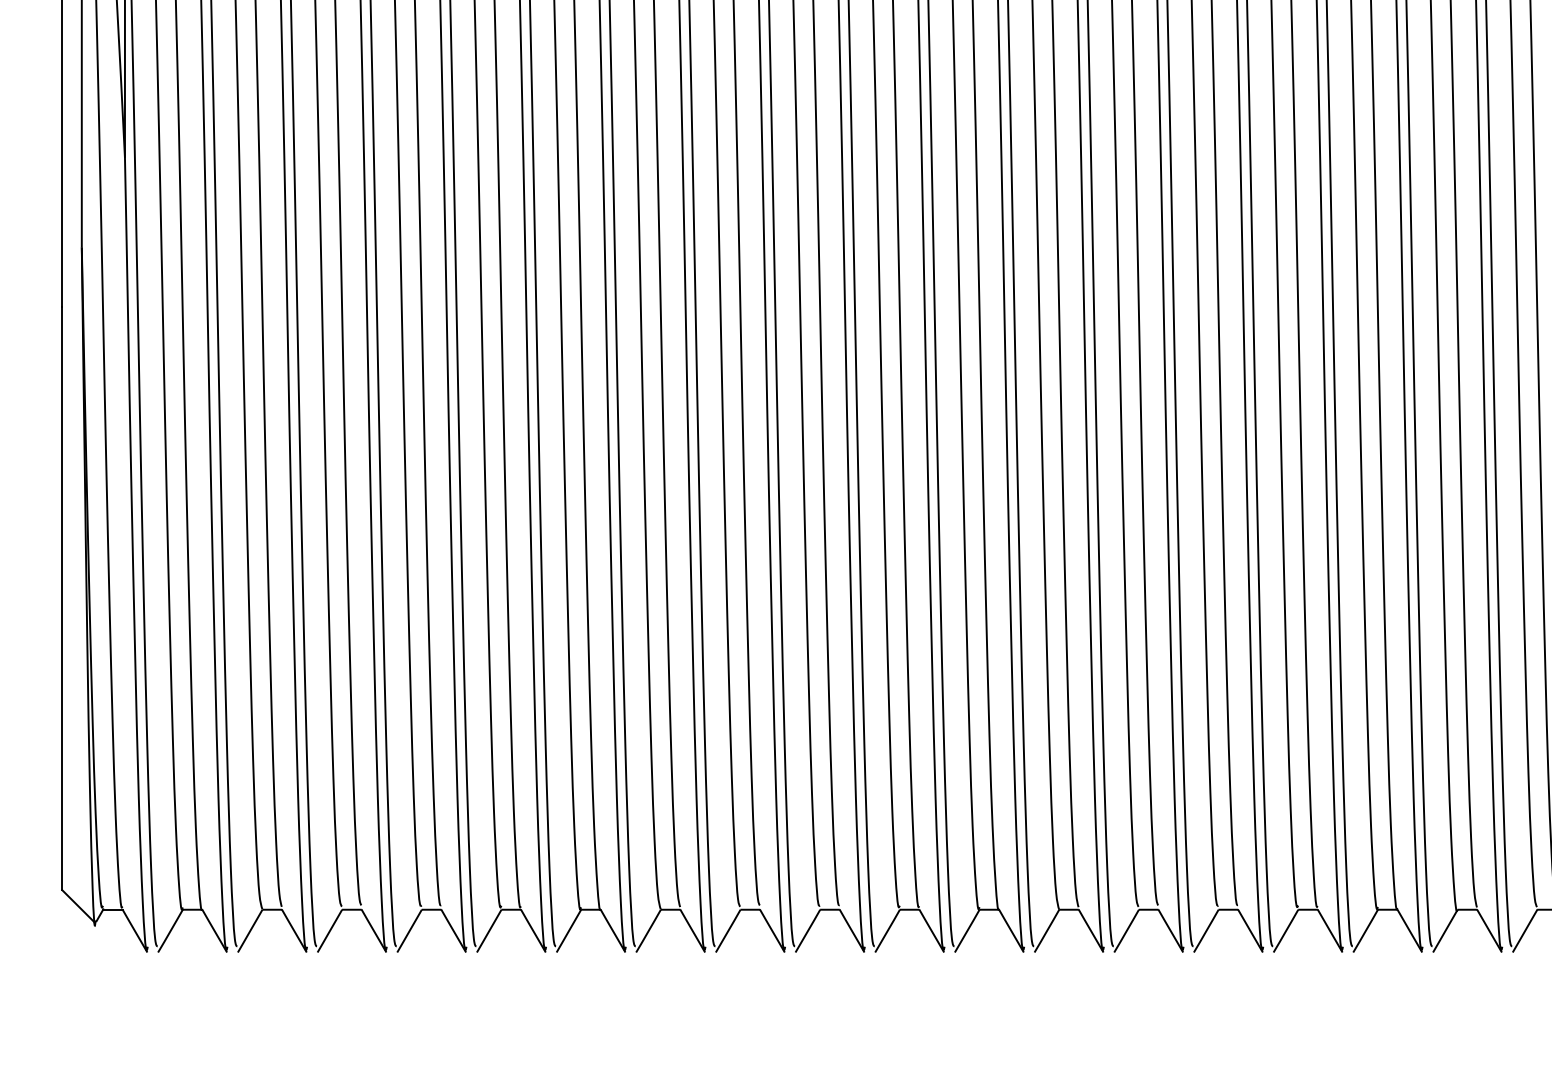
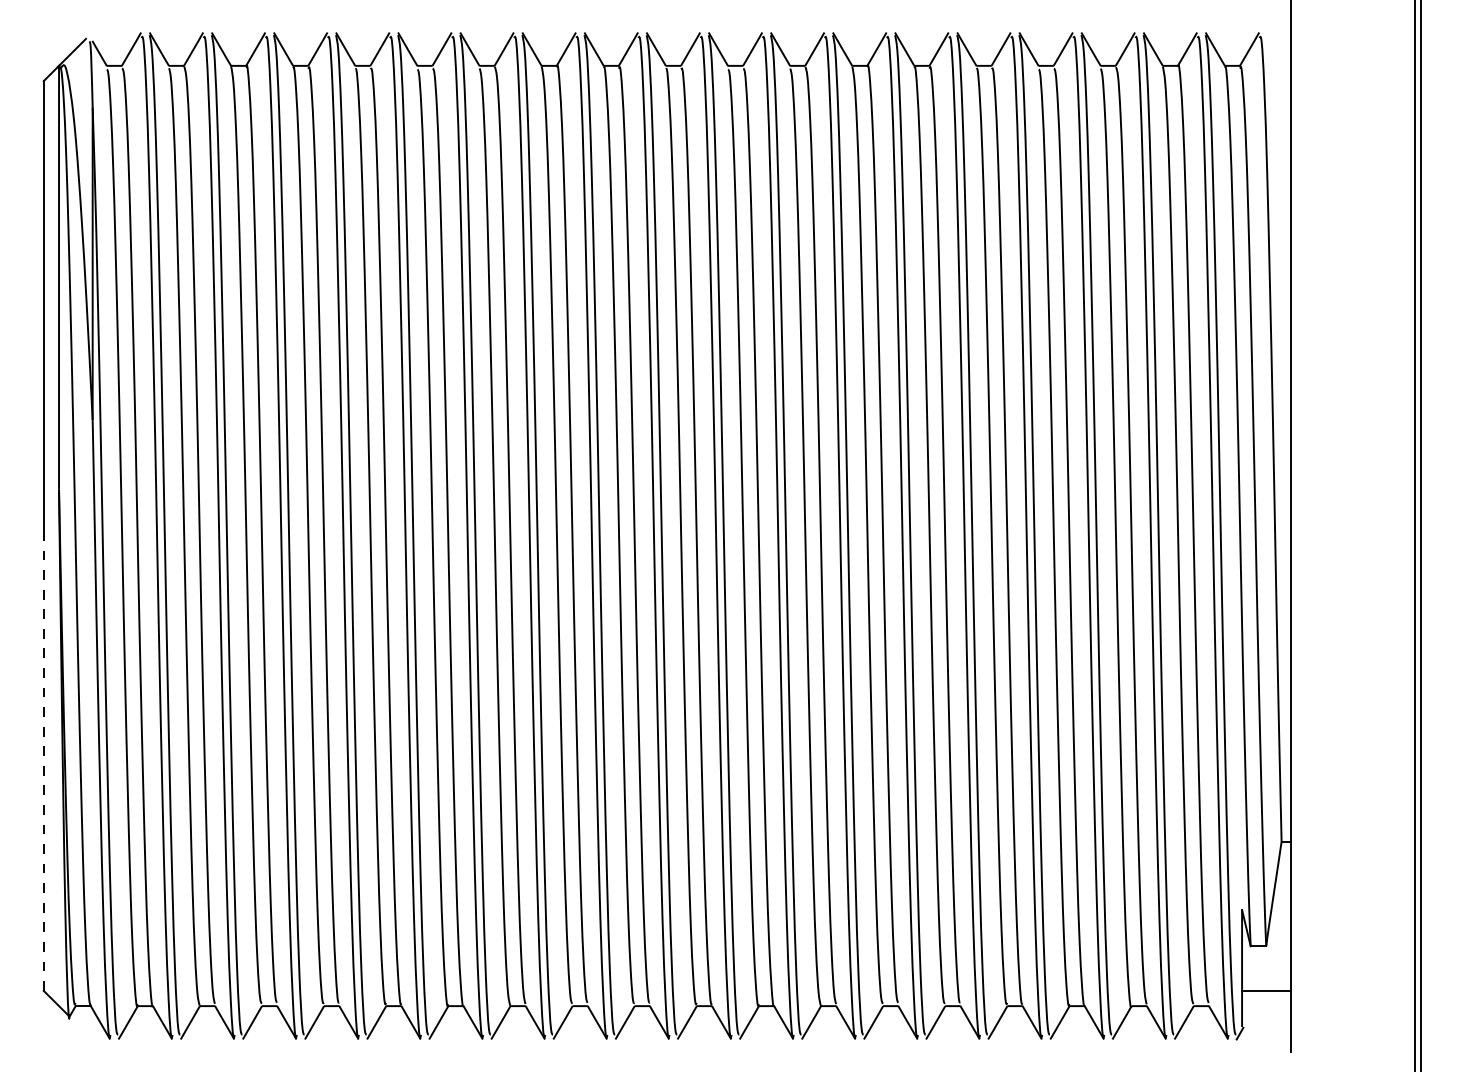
line: (61, 597) -> (43, 762), solid -> dashed

